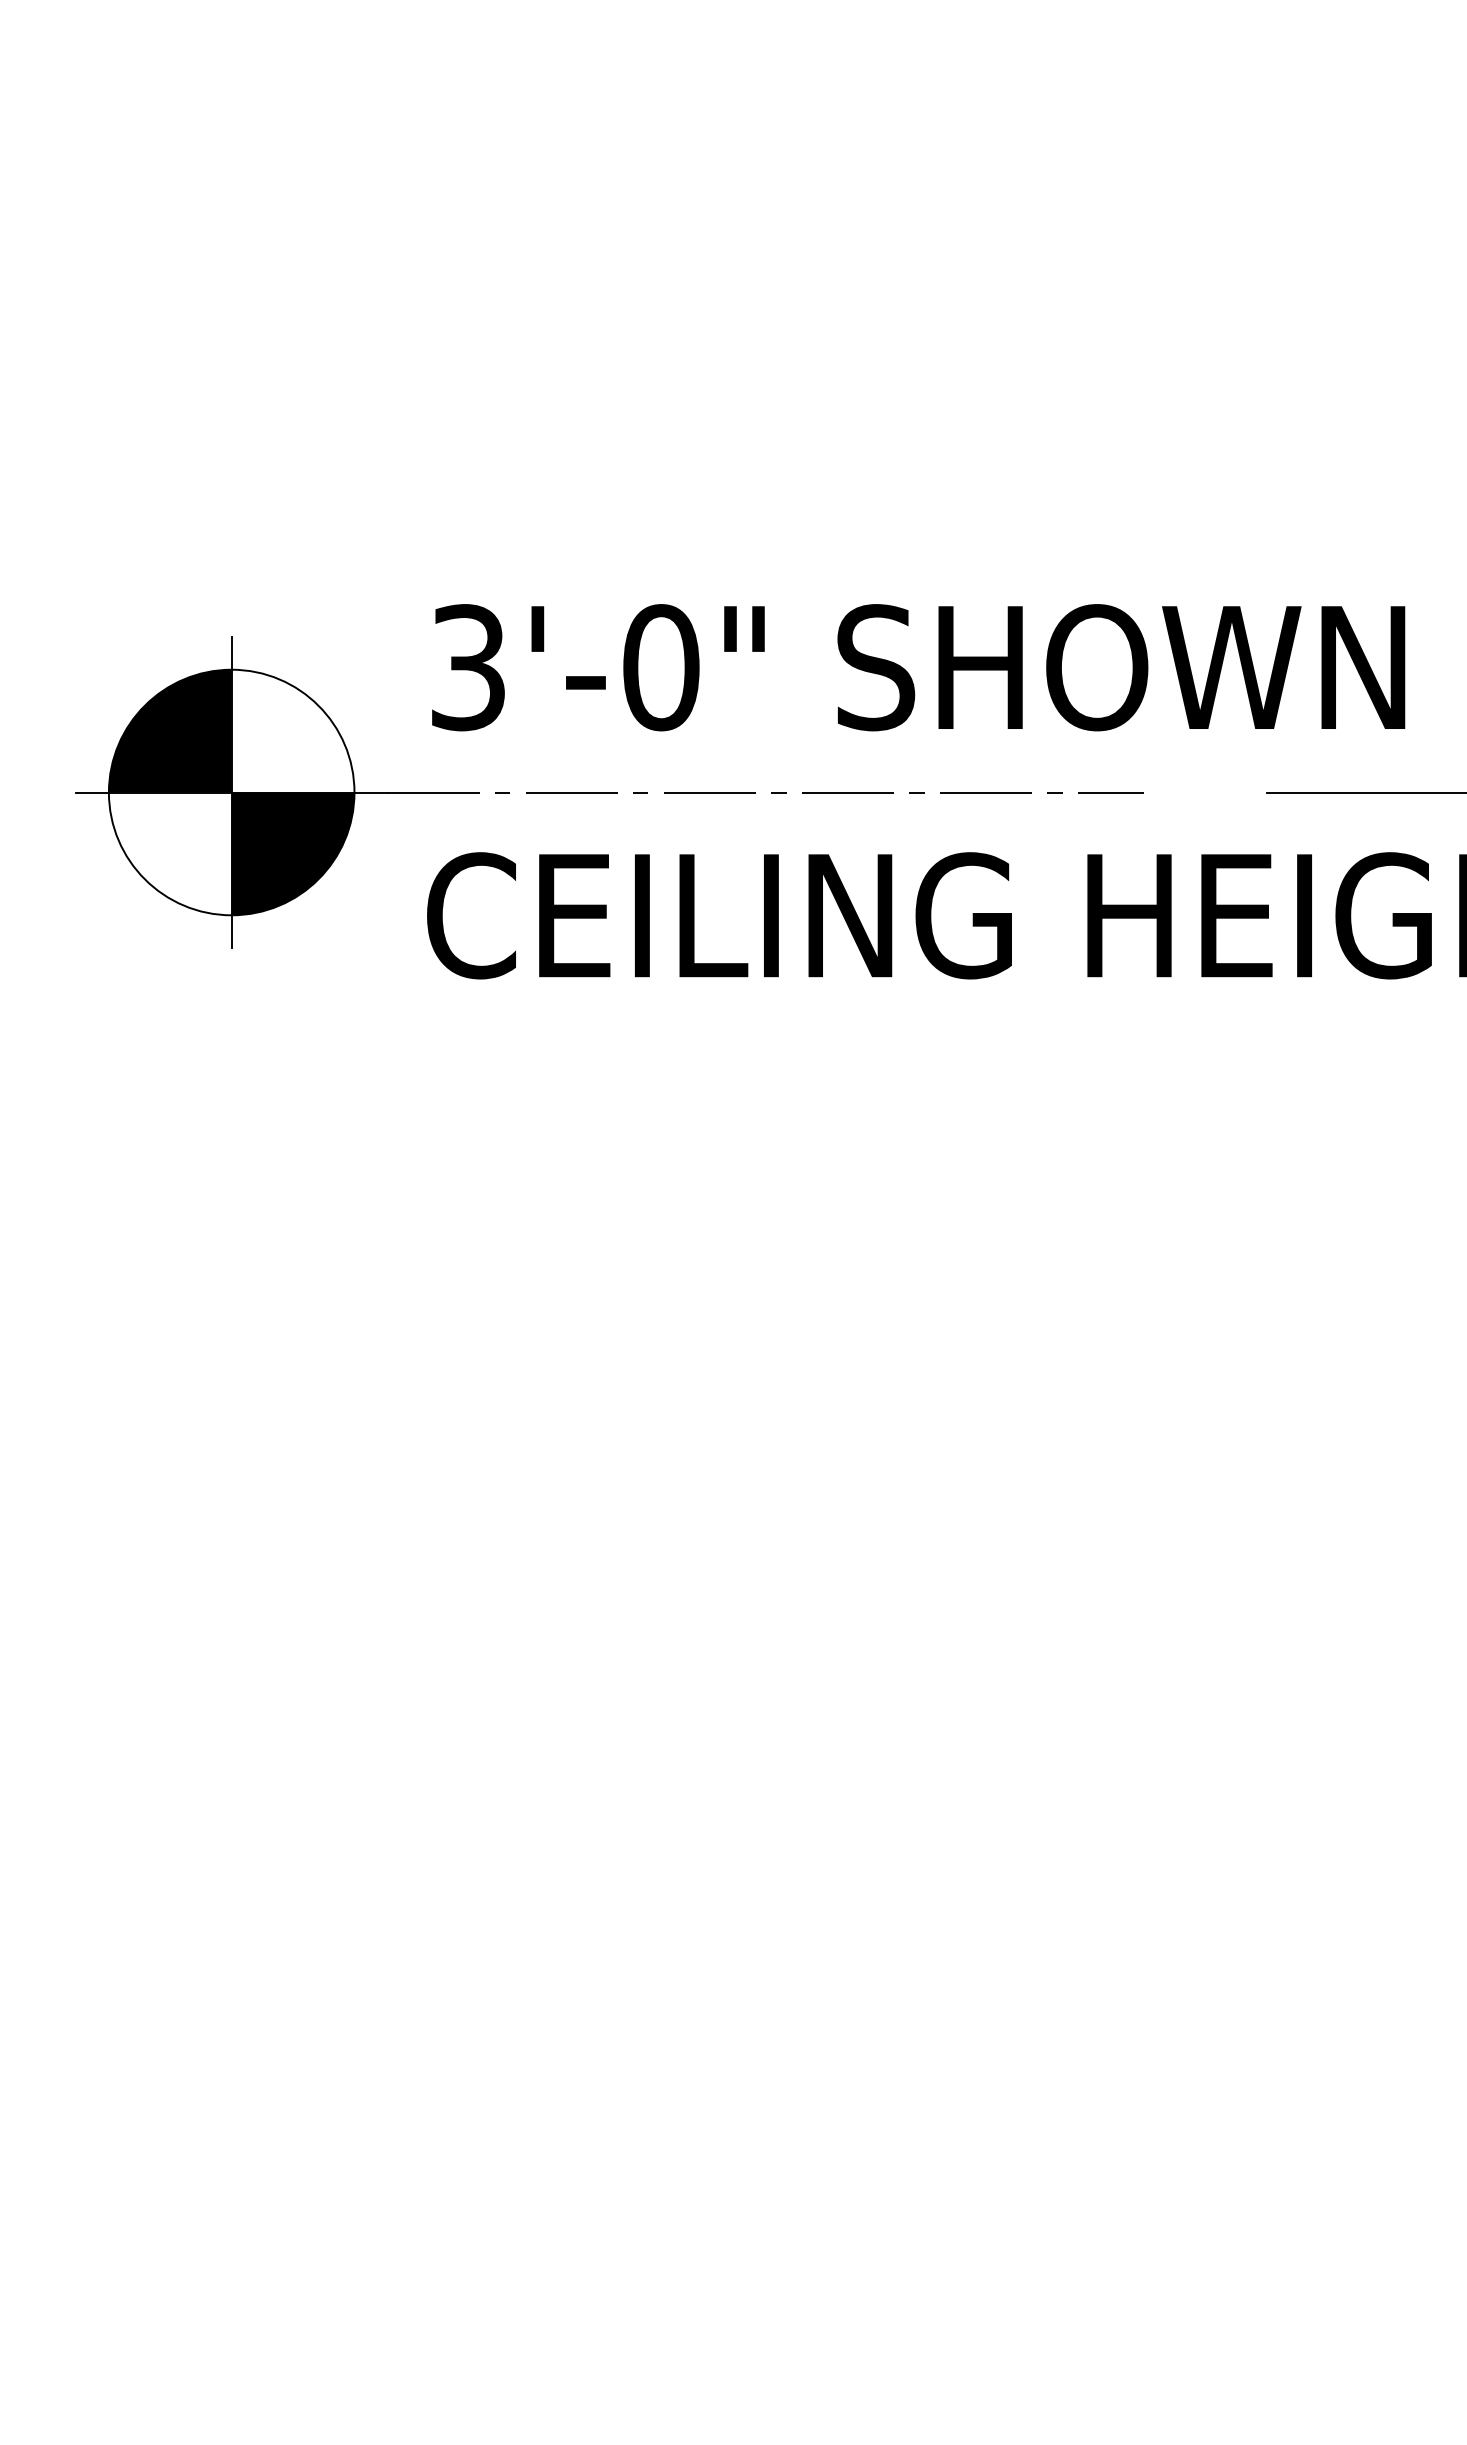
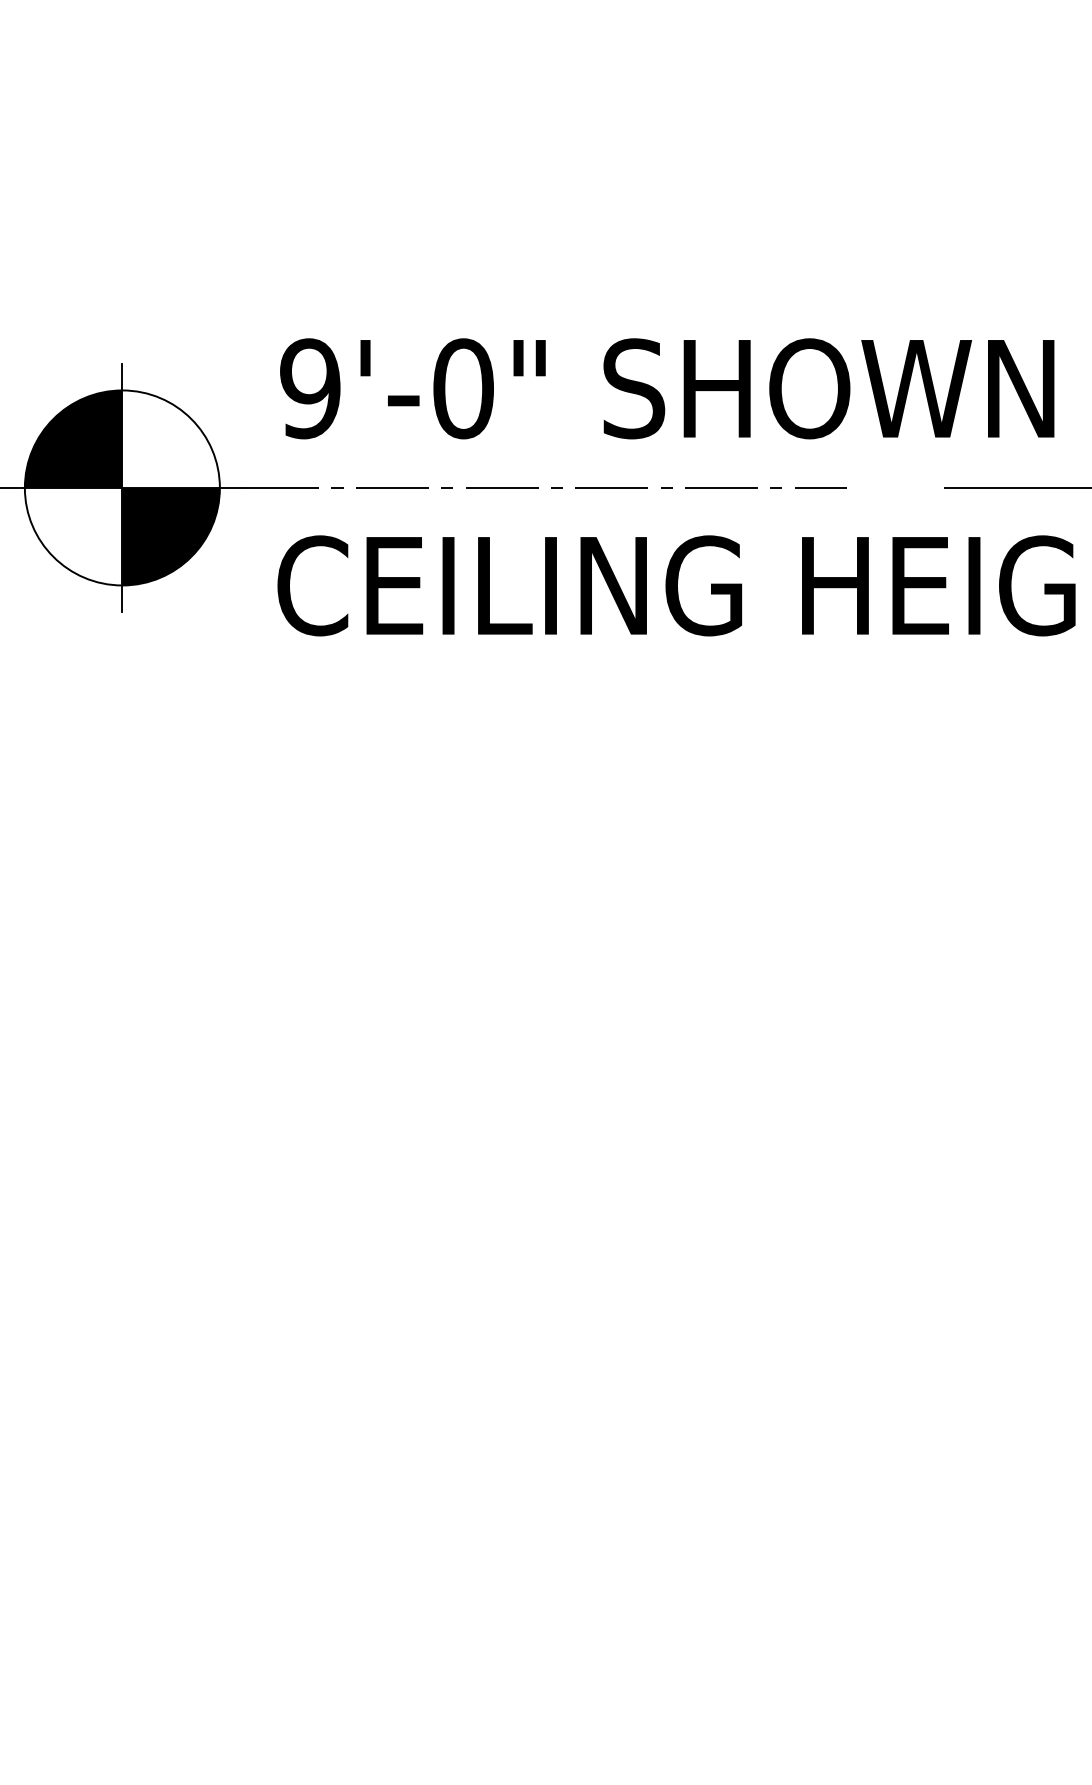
text: (468, 667) -> (310, 388), 3'-0" -> 9'-0"

